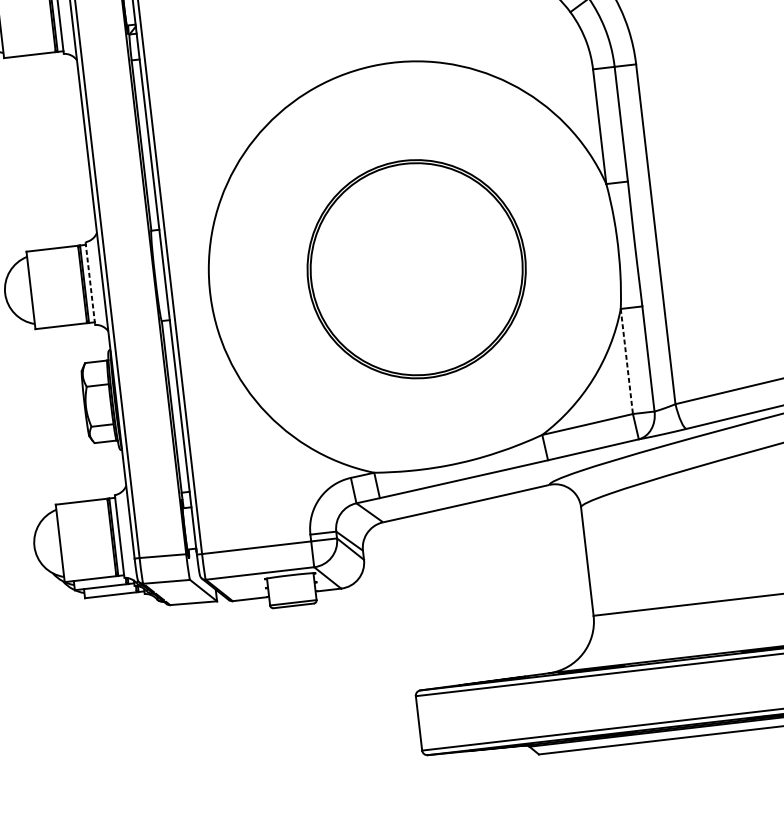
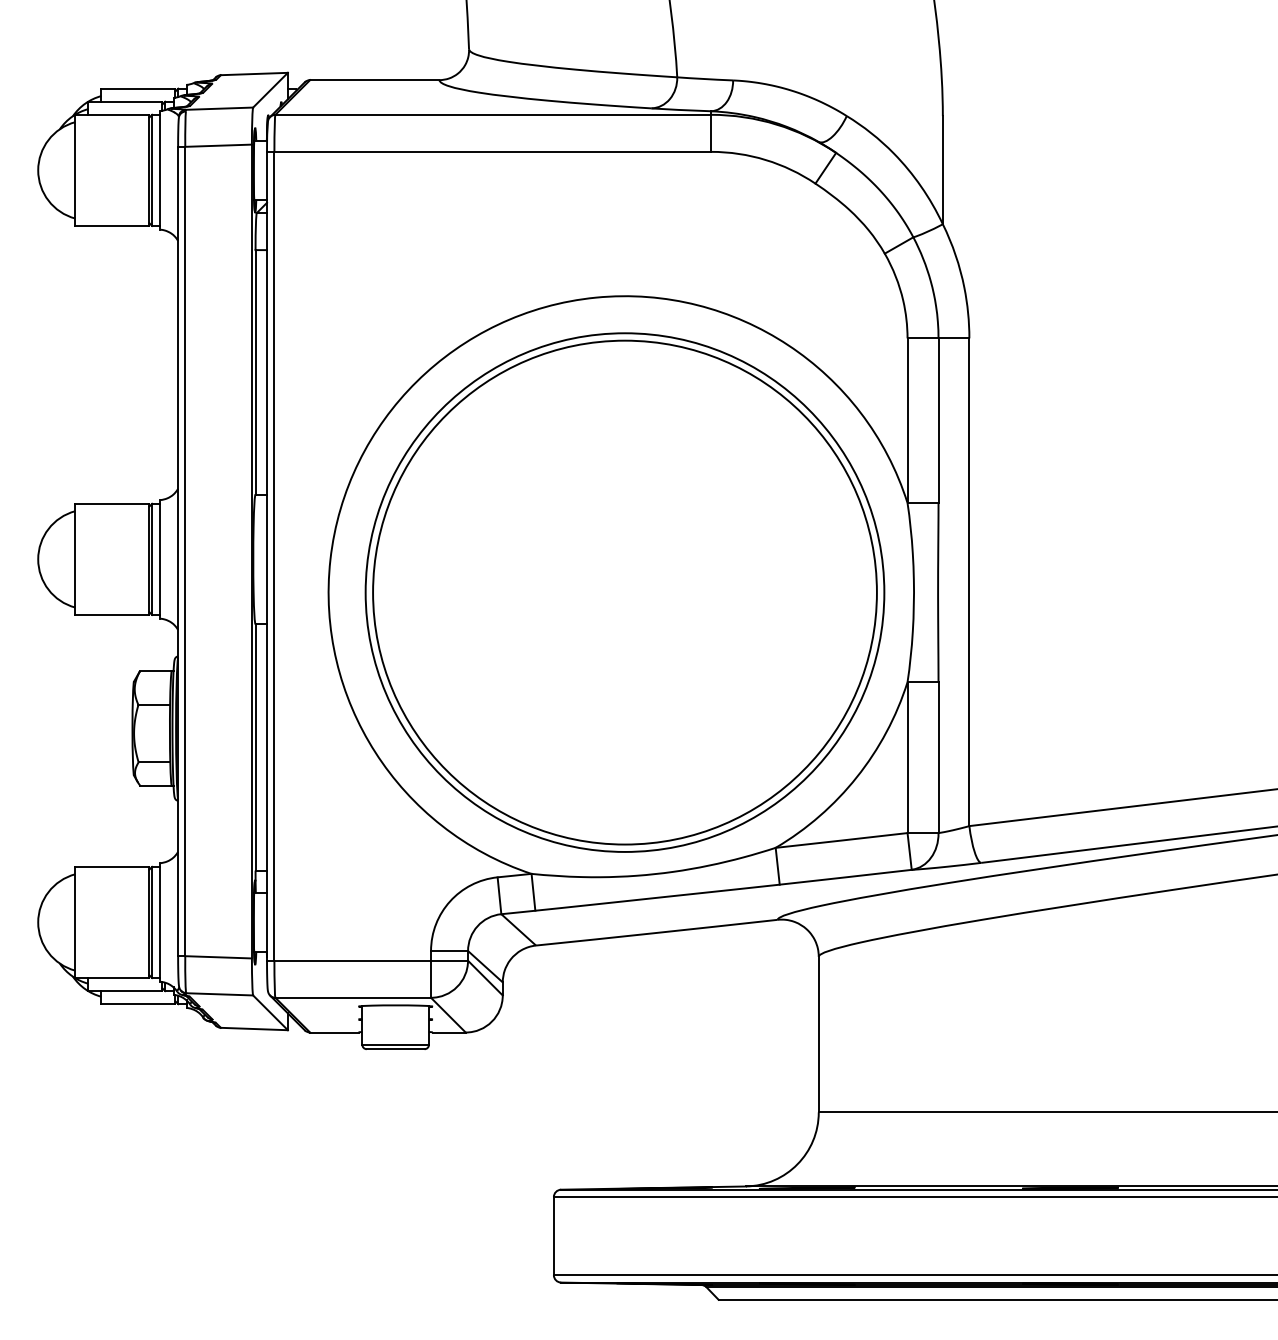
part: (416, 269) -> (624, 592), size x1.67
line: (90, 283) -> (160, 559), dashed -> solid
line: (626, 362) -> (907, 758), dashed -> solid

